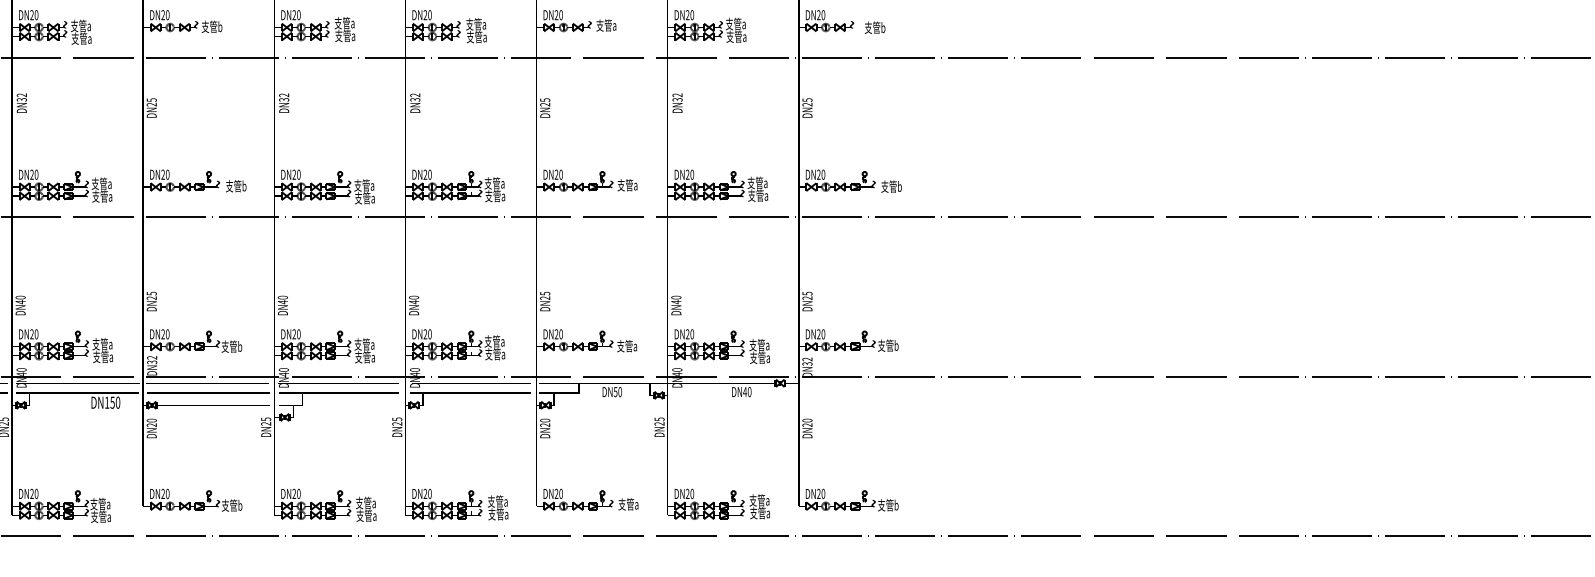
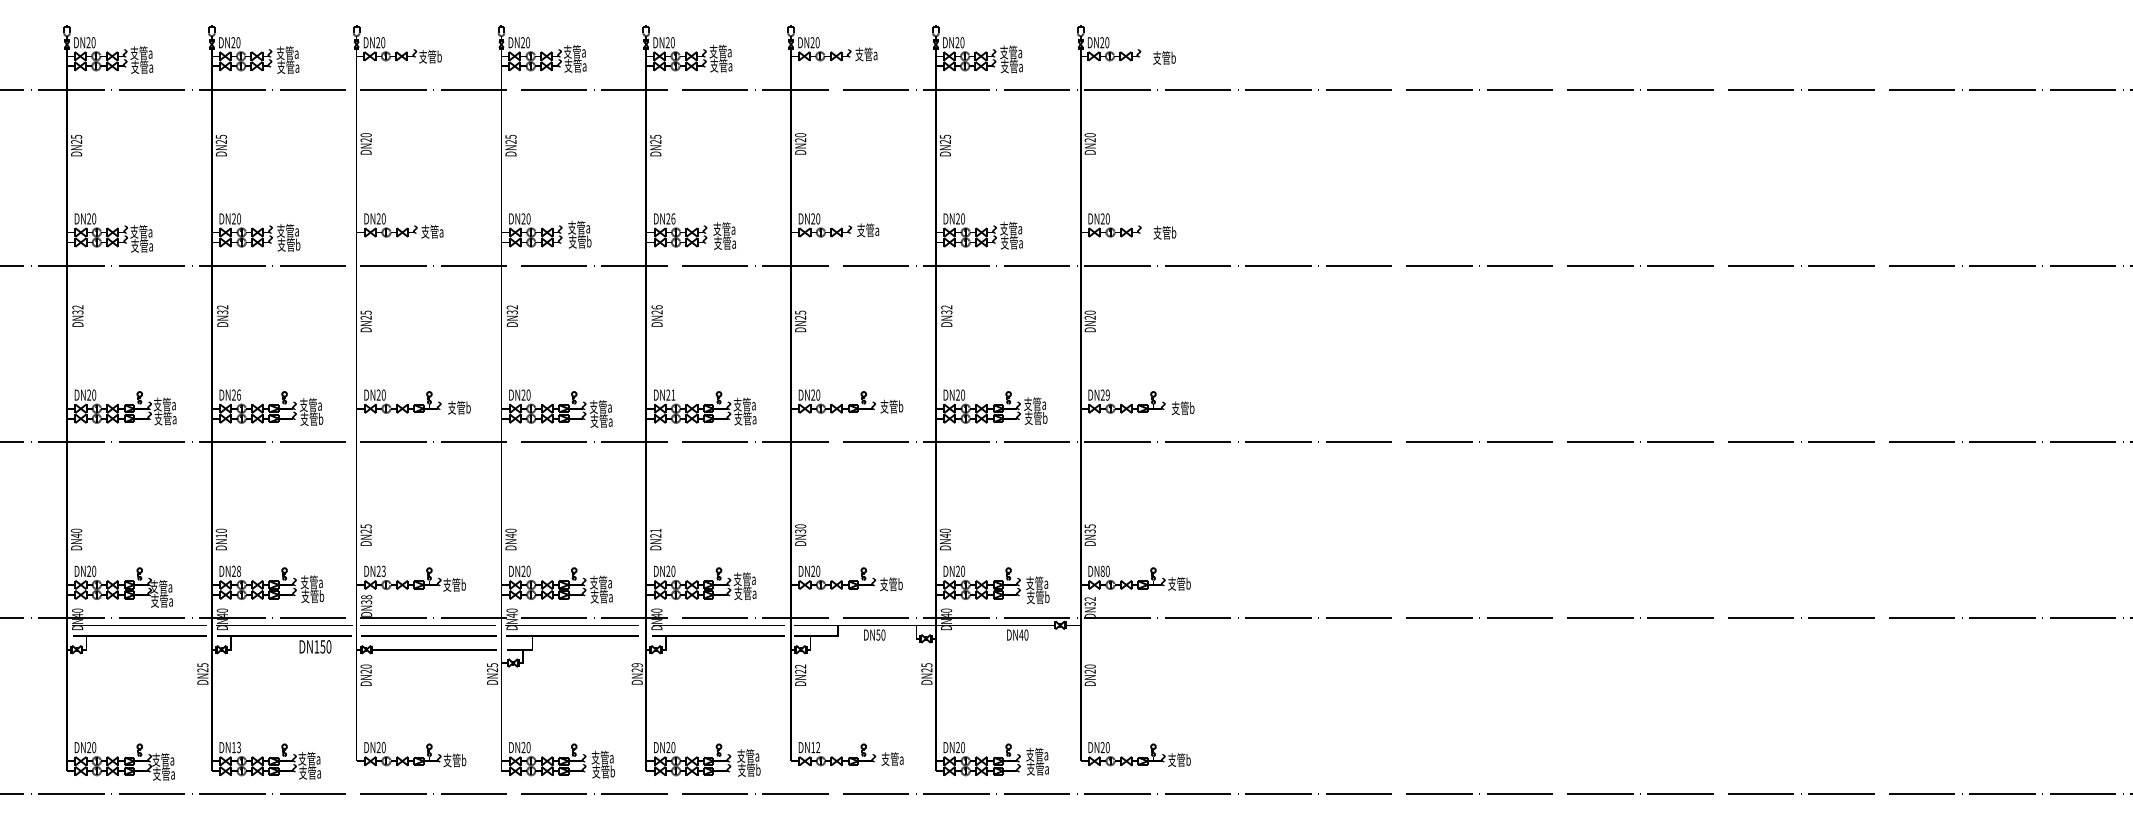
text: (430, 14) -> (673, 218), DN20 -> DN26
text: (219, 26) -> (441, 231), 支管b -> 支管a
text: (354, 35) -> (589, 241), 支管a -> 支管b
text: (89, 38) -> (297, 244), 支管a -> 支管b
text: (414, 97) -> (656, 309), DN32 -> DN26
text: (806, 99) -> (1089, 312), DN25 -> DN20
text: (37, 174) -> (239, 394), DN20 -> DN26
text: (430, 174) -> (673, 394), DN20 -> DN21
text: (823, 175) -> (1107, 395), DN20 -> DN29
text: (635, 185) -> (900, 406), 支管a -> 支管b
text: (110, 195) -> (320, 418), 支管a -> 支管b
text: (766, 195) -> (1045, 417), 支管a -> 支管b
text: (545, 295) -> (800, 528), DN25 -> DN30
text: (807, 298) -> (1090, 531), DN25 -> DN35
text: (413, 300) -> (655, 533), DN40 -> DN21
text: (20, 301) -> (221, 535), DN40 -> DN10
text: (36, 334) -> (238, 571), DN20 -> DN28
text: (167, 334) -> (383, 571), DN20 -> DN23
text: (818, 334) -> (1102, 571), DN20 -> DN80
text: (635, 346) -> (900, 584), 支管a -> 支管b
text: (111, 357) -> (321, 596), 支管a -> 支管b
text: (152, 358) -> (366, 597), DN32 -> DN38
text: (768, 358) -> (1047, 597), 支管a -> 支管b
text: (396, 419) -> (636, 665), DN25 -> DN29
text: (545, 420) -> (800, 666), DN20 -> DN22
text: (33, 493) -> (235, 747), DN20 -> DN13
text: (558, 493) -> (815, 747), DN20 -> DN12
text: (507, 513) -> (758, 769), 支管a -> 支管b
text: (374, 515) -> (612, 771), 支管a -> 支管b

